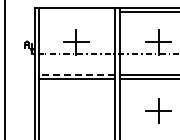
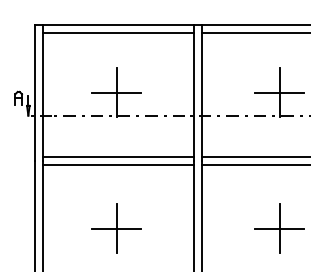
line: (77, 12) -> (118, 33), added
line: (76, 74) -> (116, 156), dashed -> solid
part: (76, 110) -> (116, 228), added

